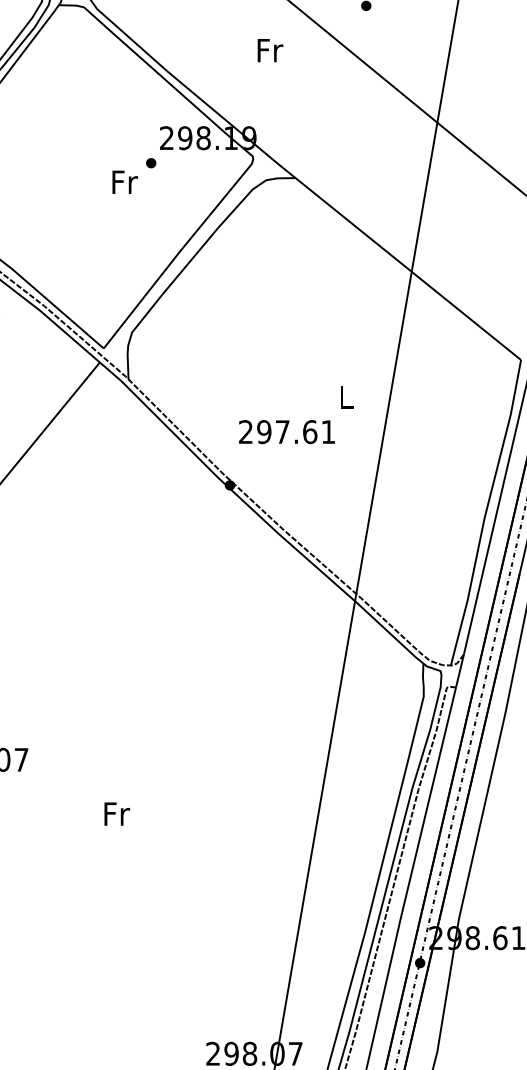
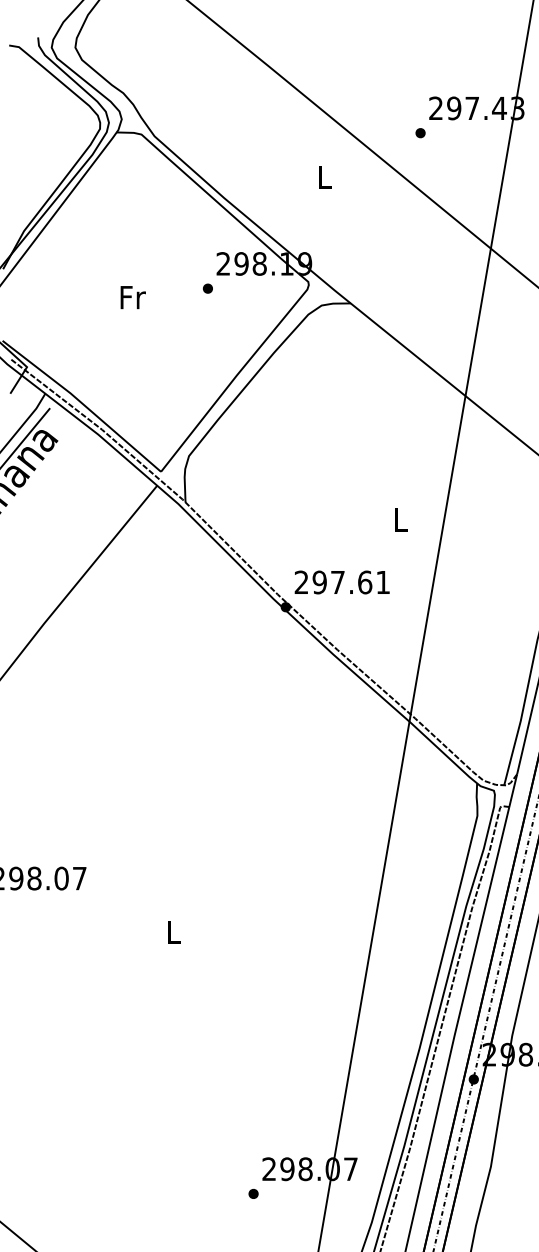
text: (270, 49) -> (325, 176), Fr -> L
text: (124, 182) -> (132, 297), moved
text: (286, 432) -> (341, 582), moved
text: (117, 813) -> (174, 931), Fr -> L

